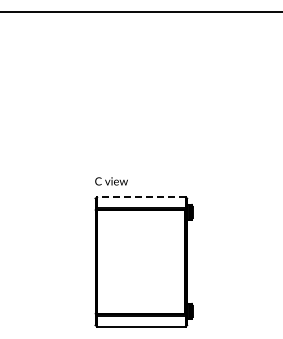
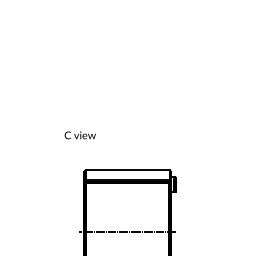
text: (111, 181) -> (80, 135), moved
line: (140, 197) -> (126, 170), dashed -> solid
line: (141, 261) -> (127, 231), added

